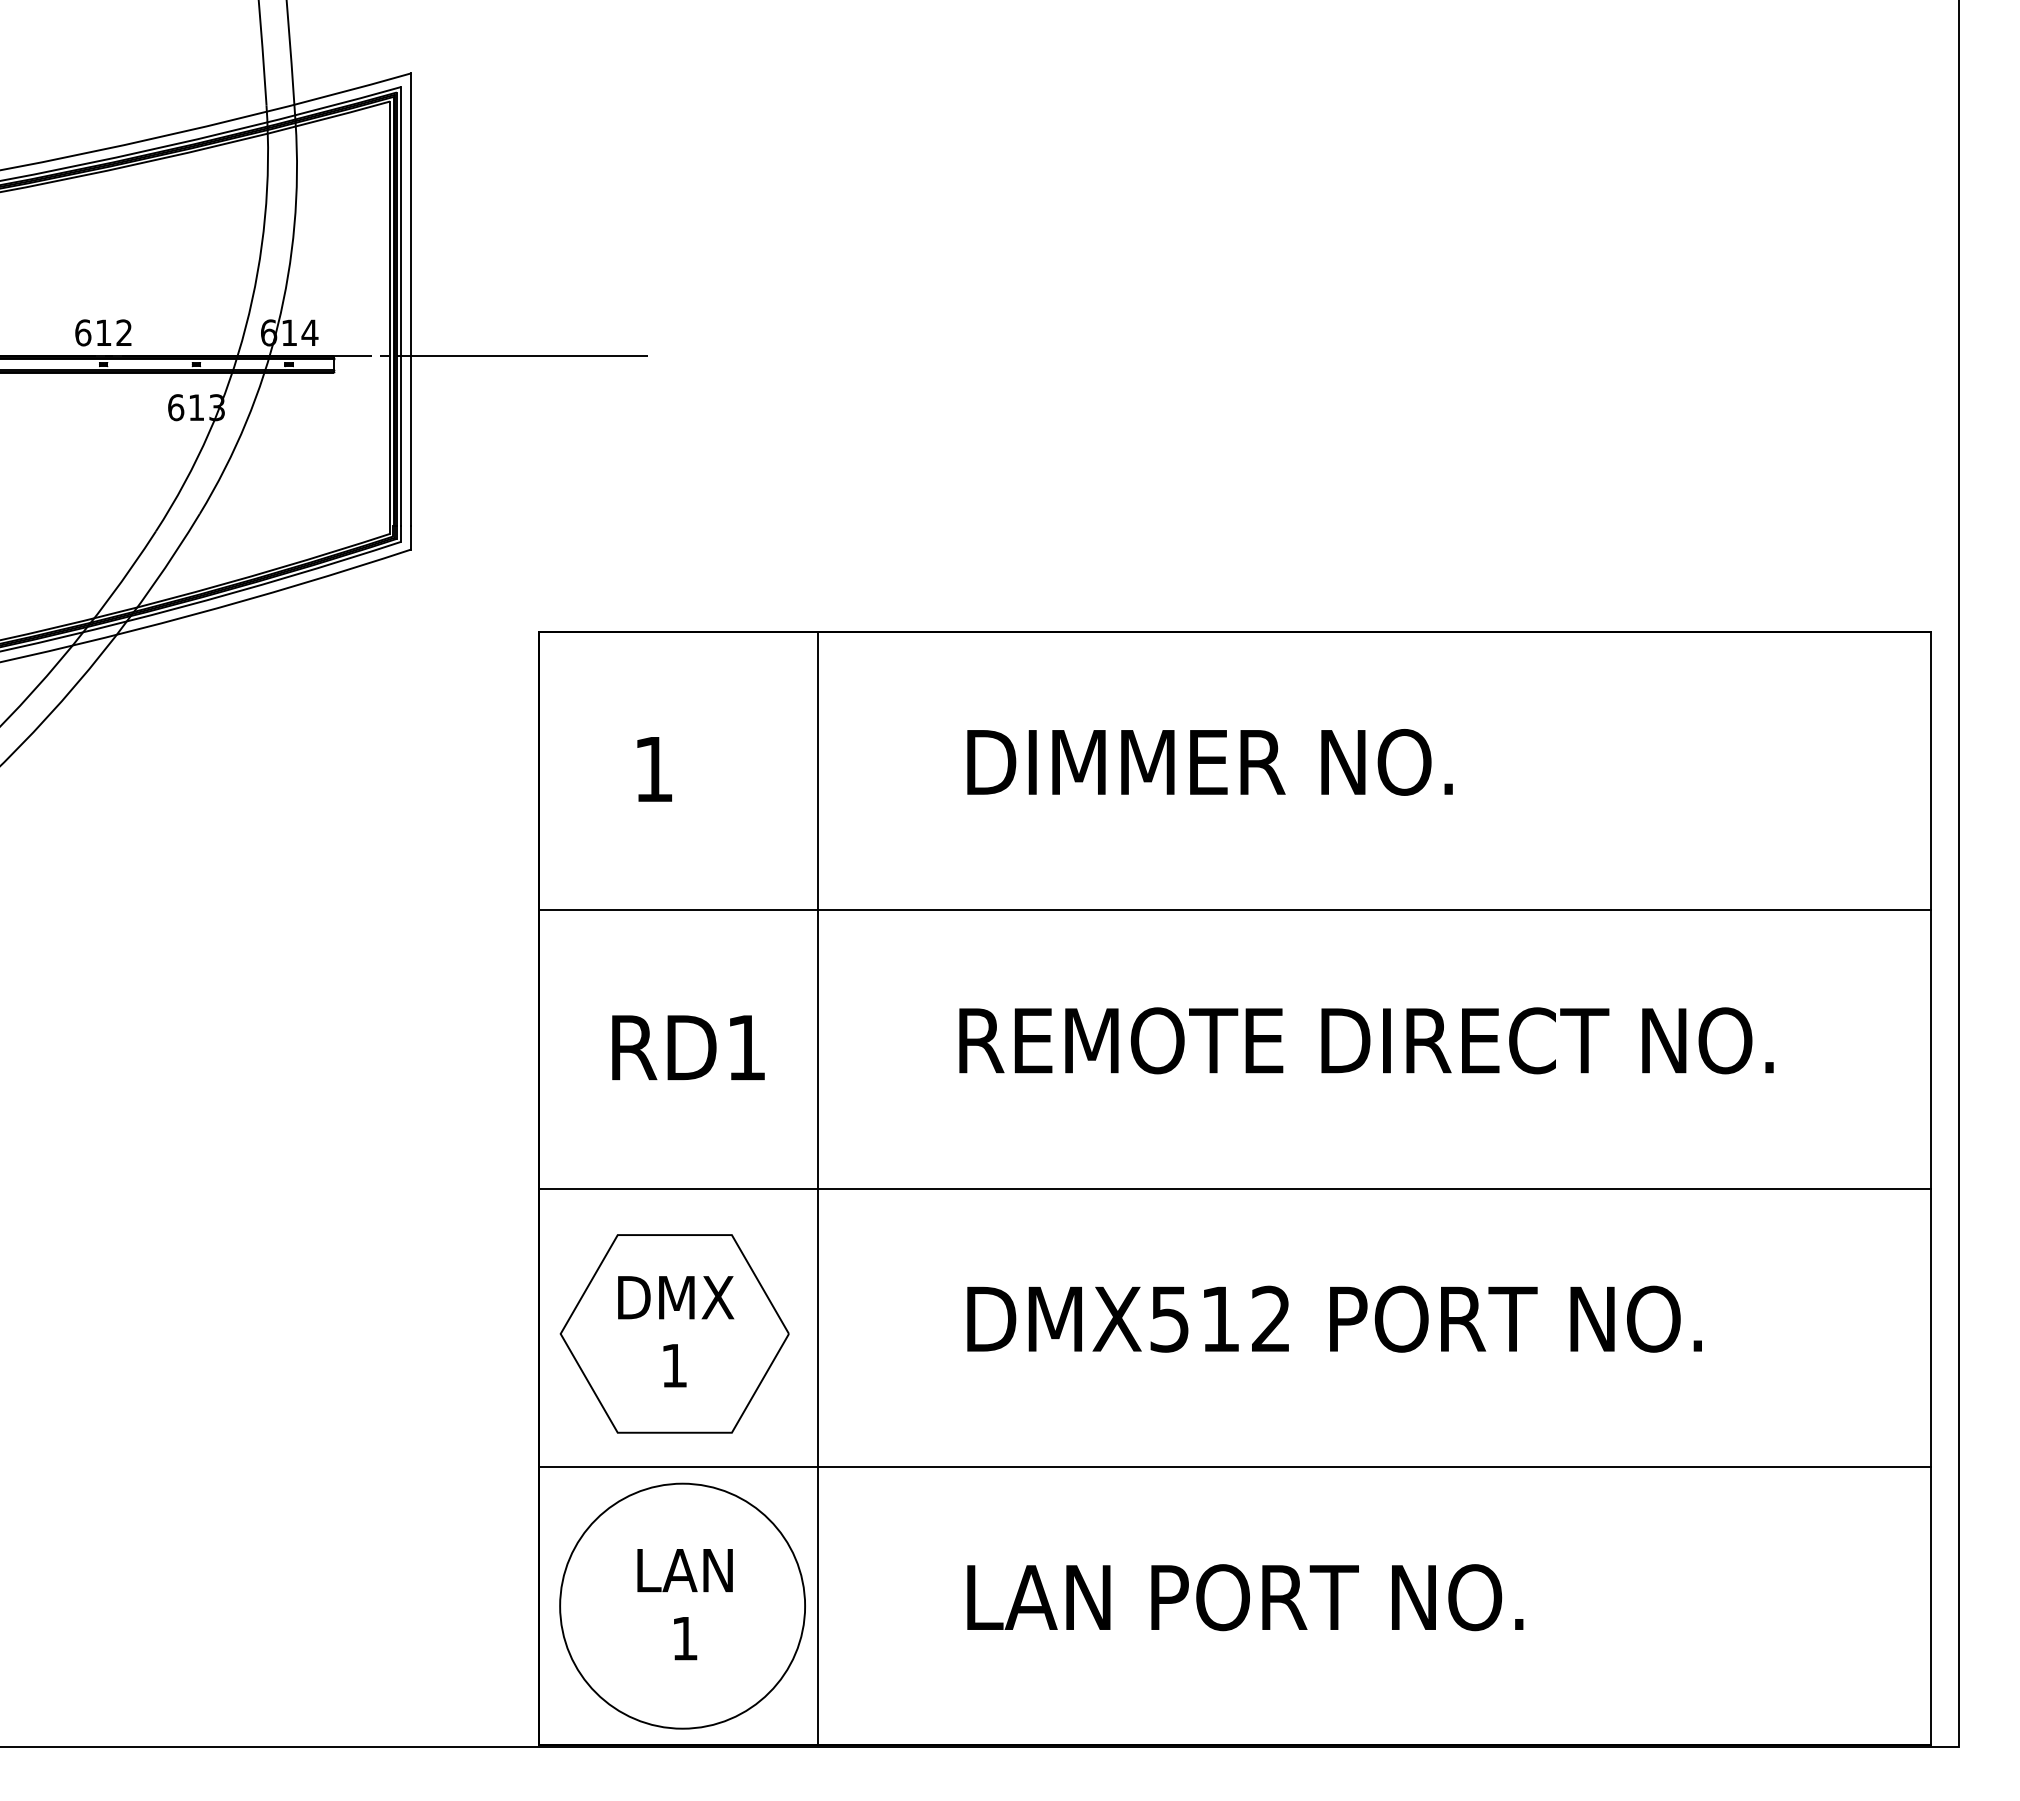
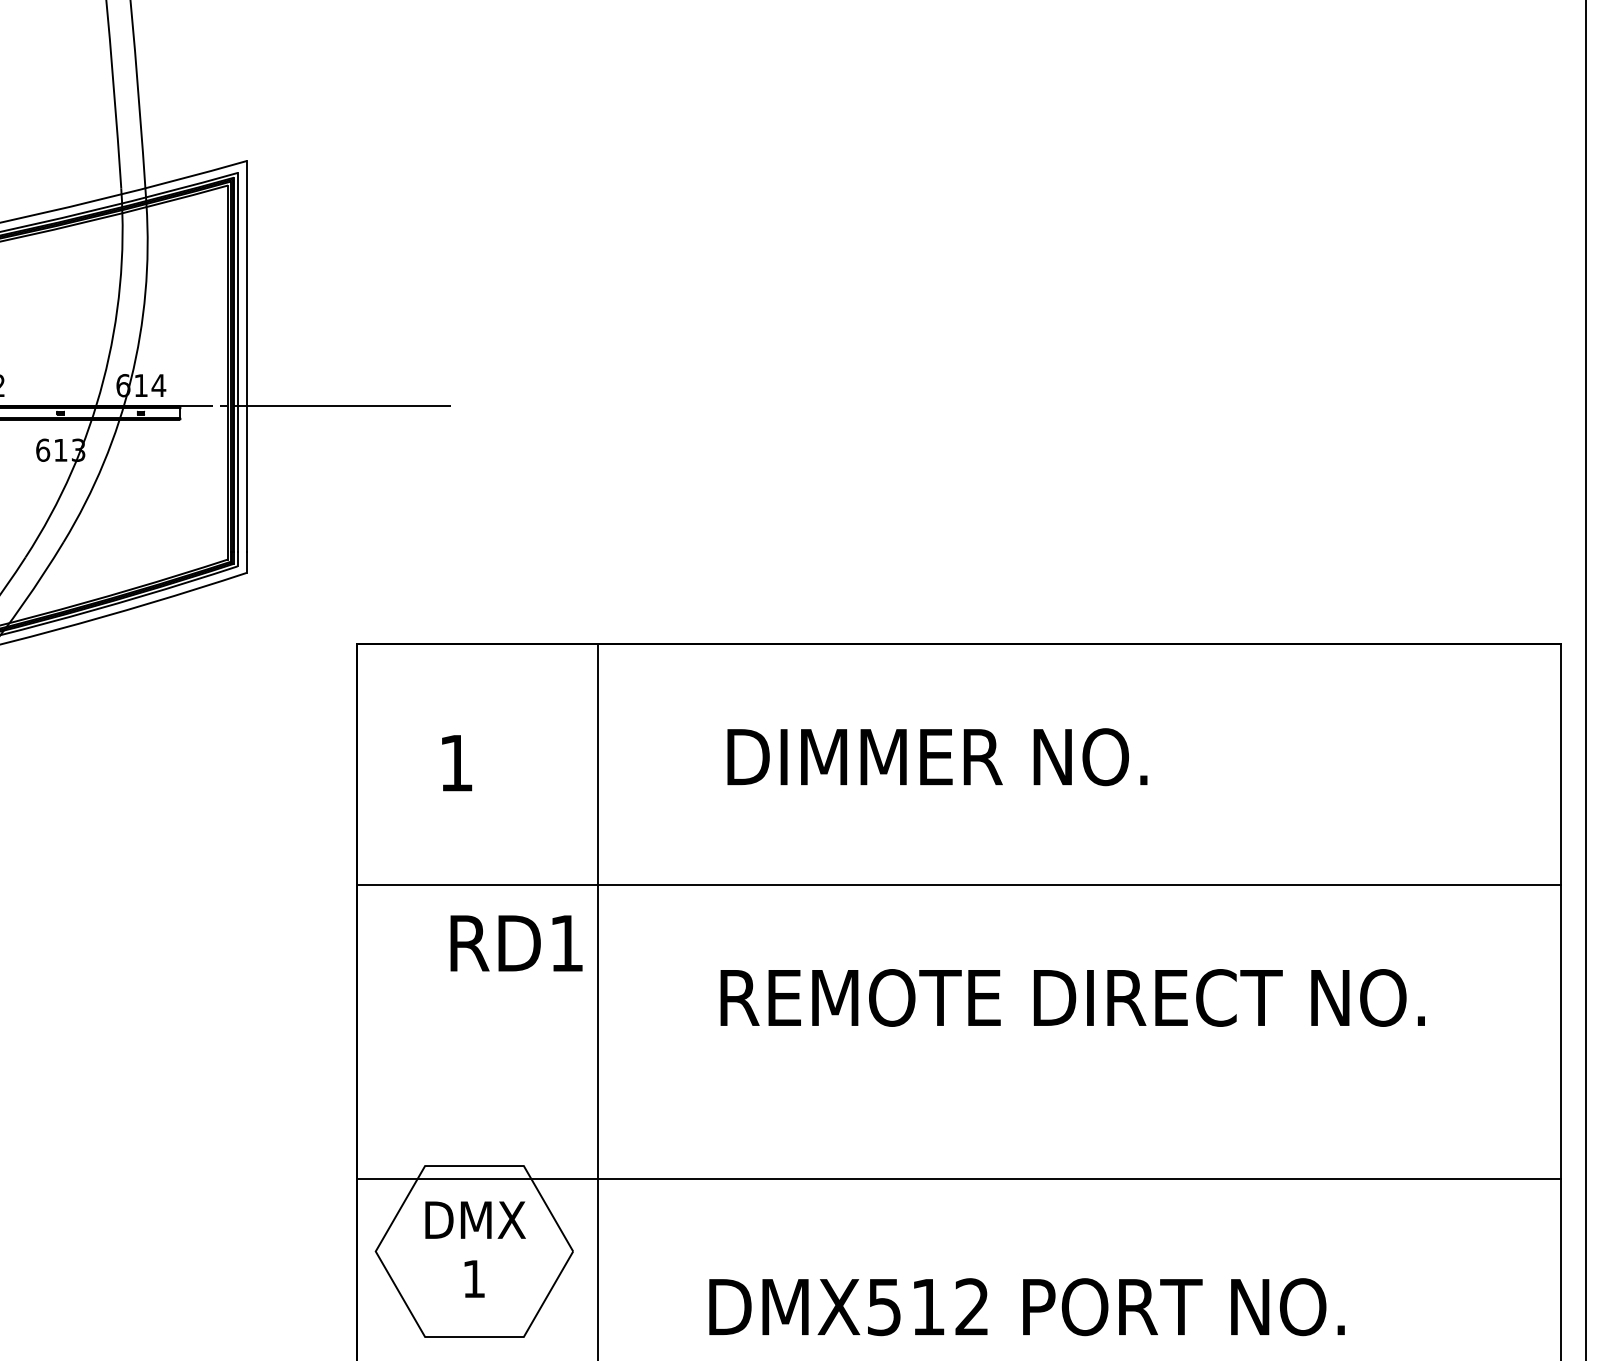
text: (688, 1047) -> (516, 943), moved
line: (1235, 1188) -> (959, 1178), moved
text: (1334, 1318) -> (1026, 1306), moved

